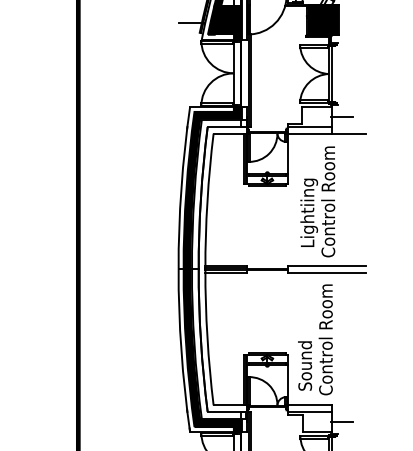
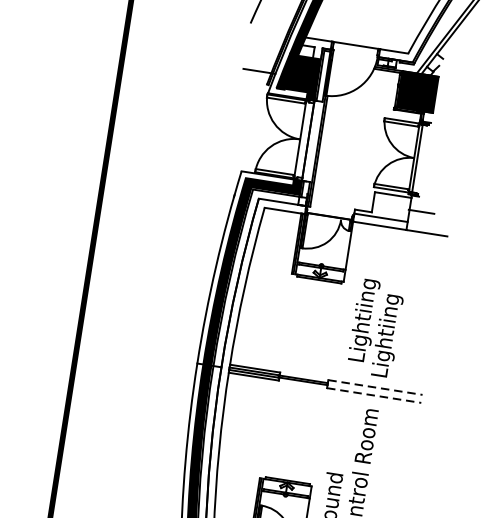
text: (329, 201) -> (390, 310), Control Room -> Lightiing
line: (327, 266) -> (376, 388), solid -> dashed
line: (327, 272) -> (374, 395), solid -> dashed

